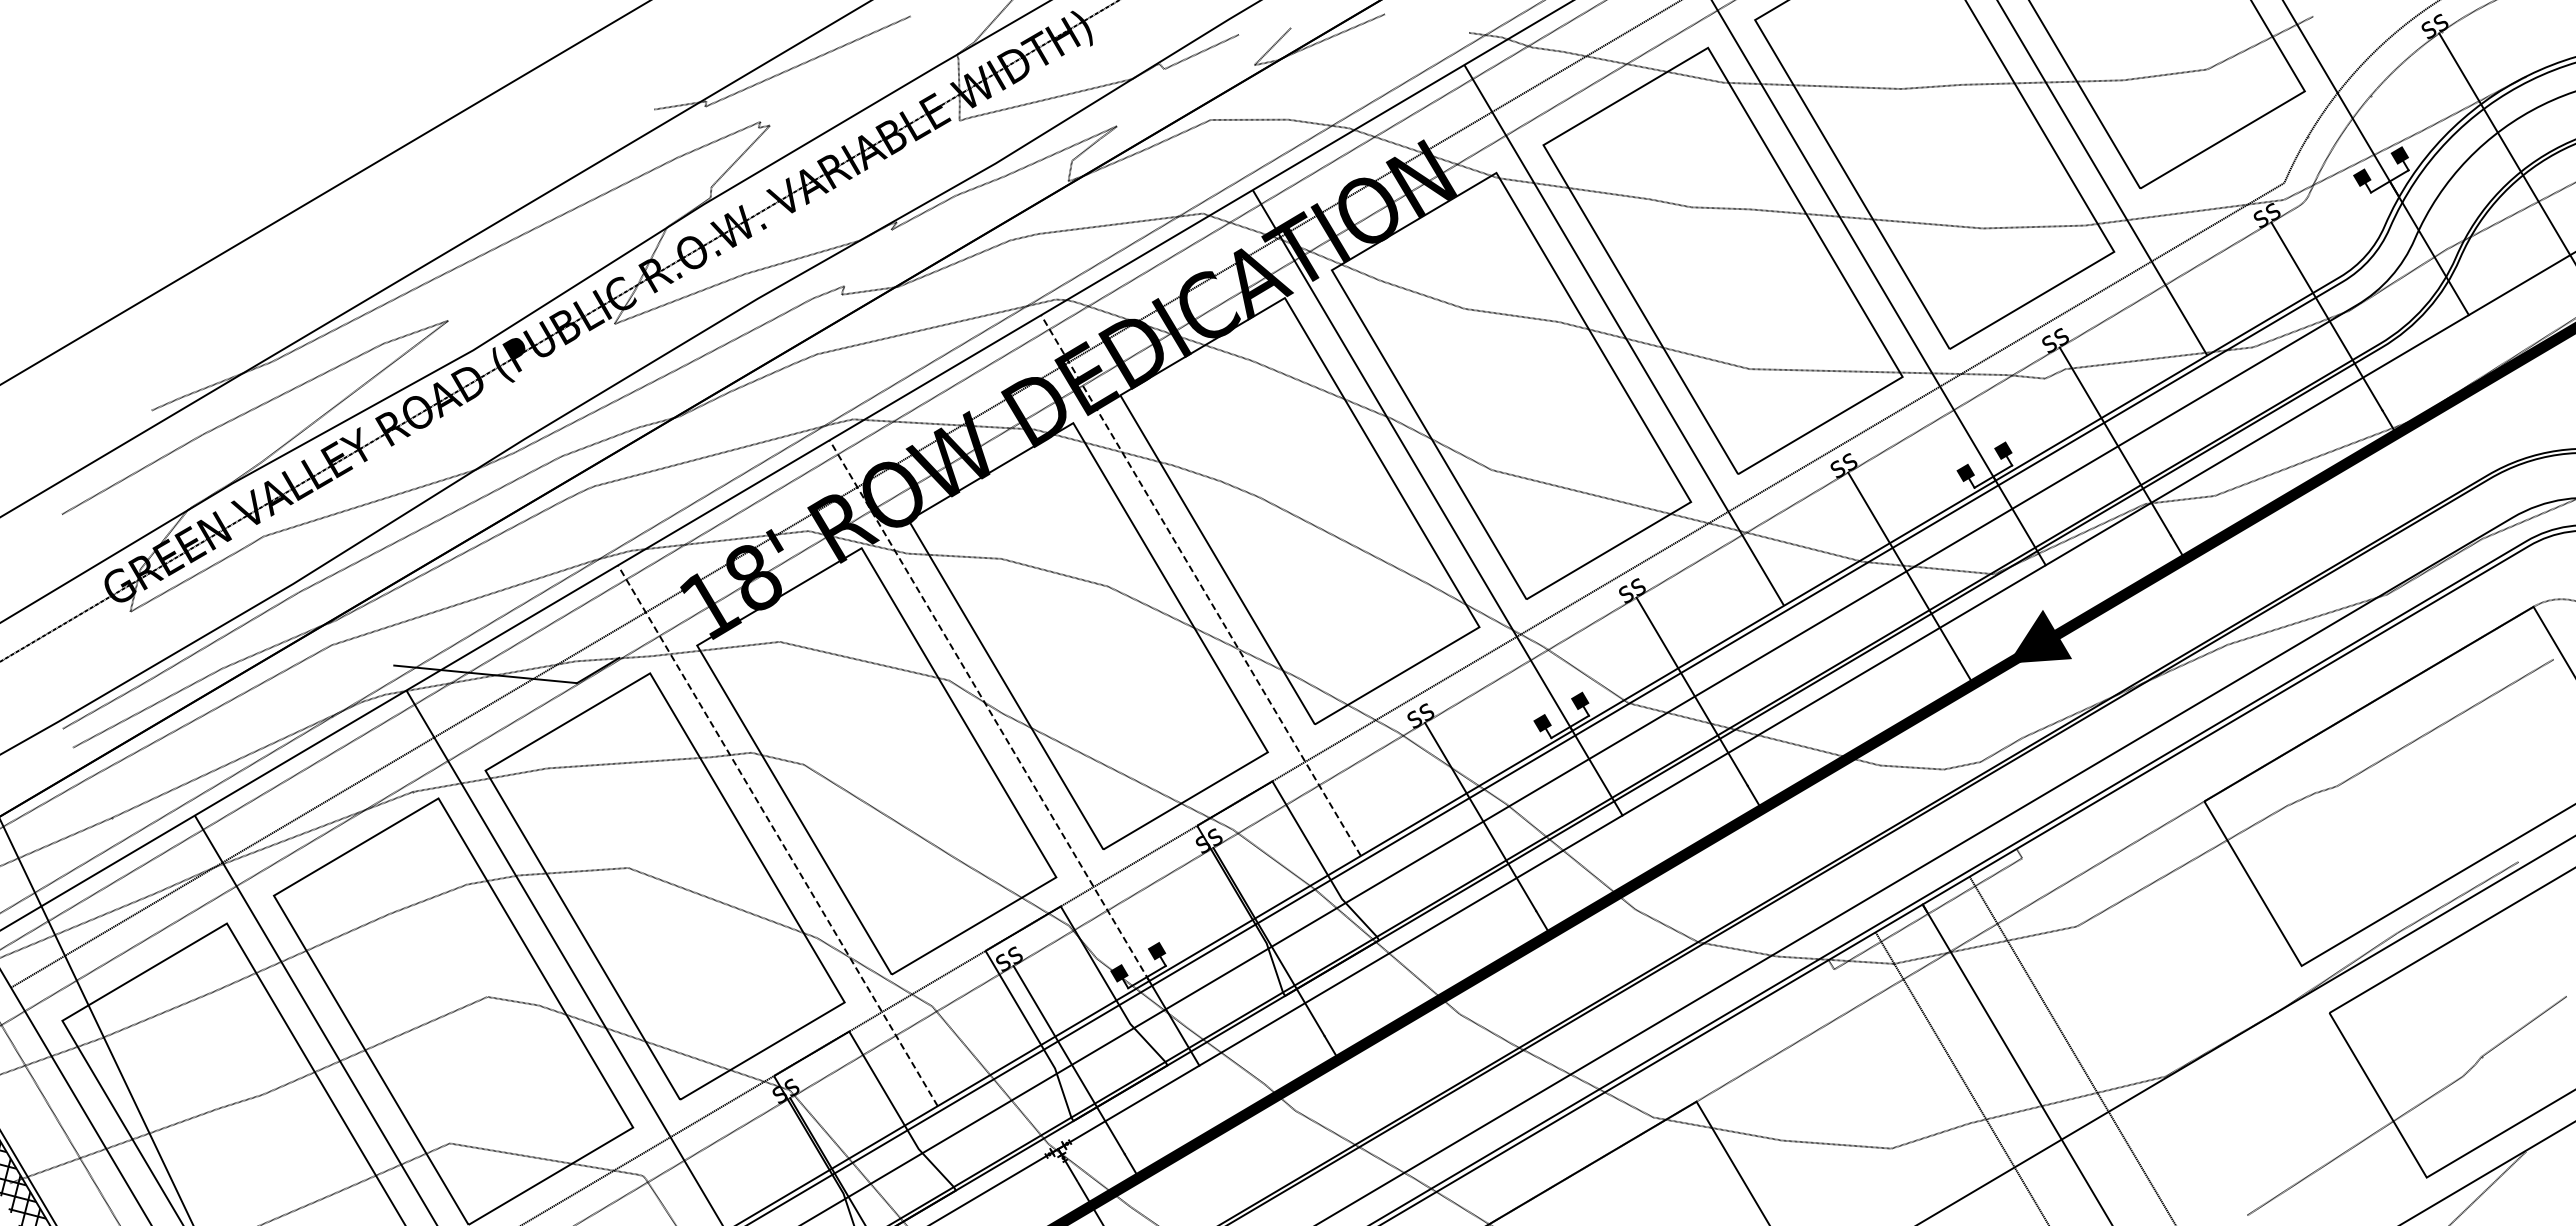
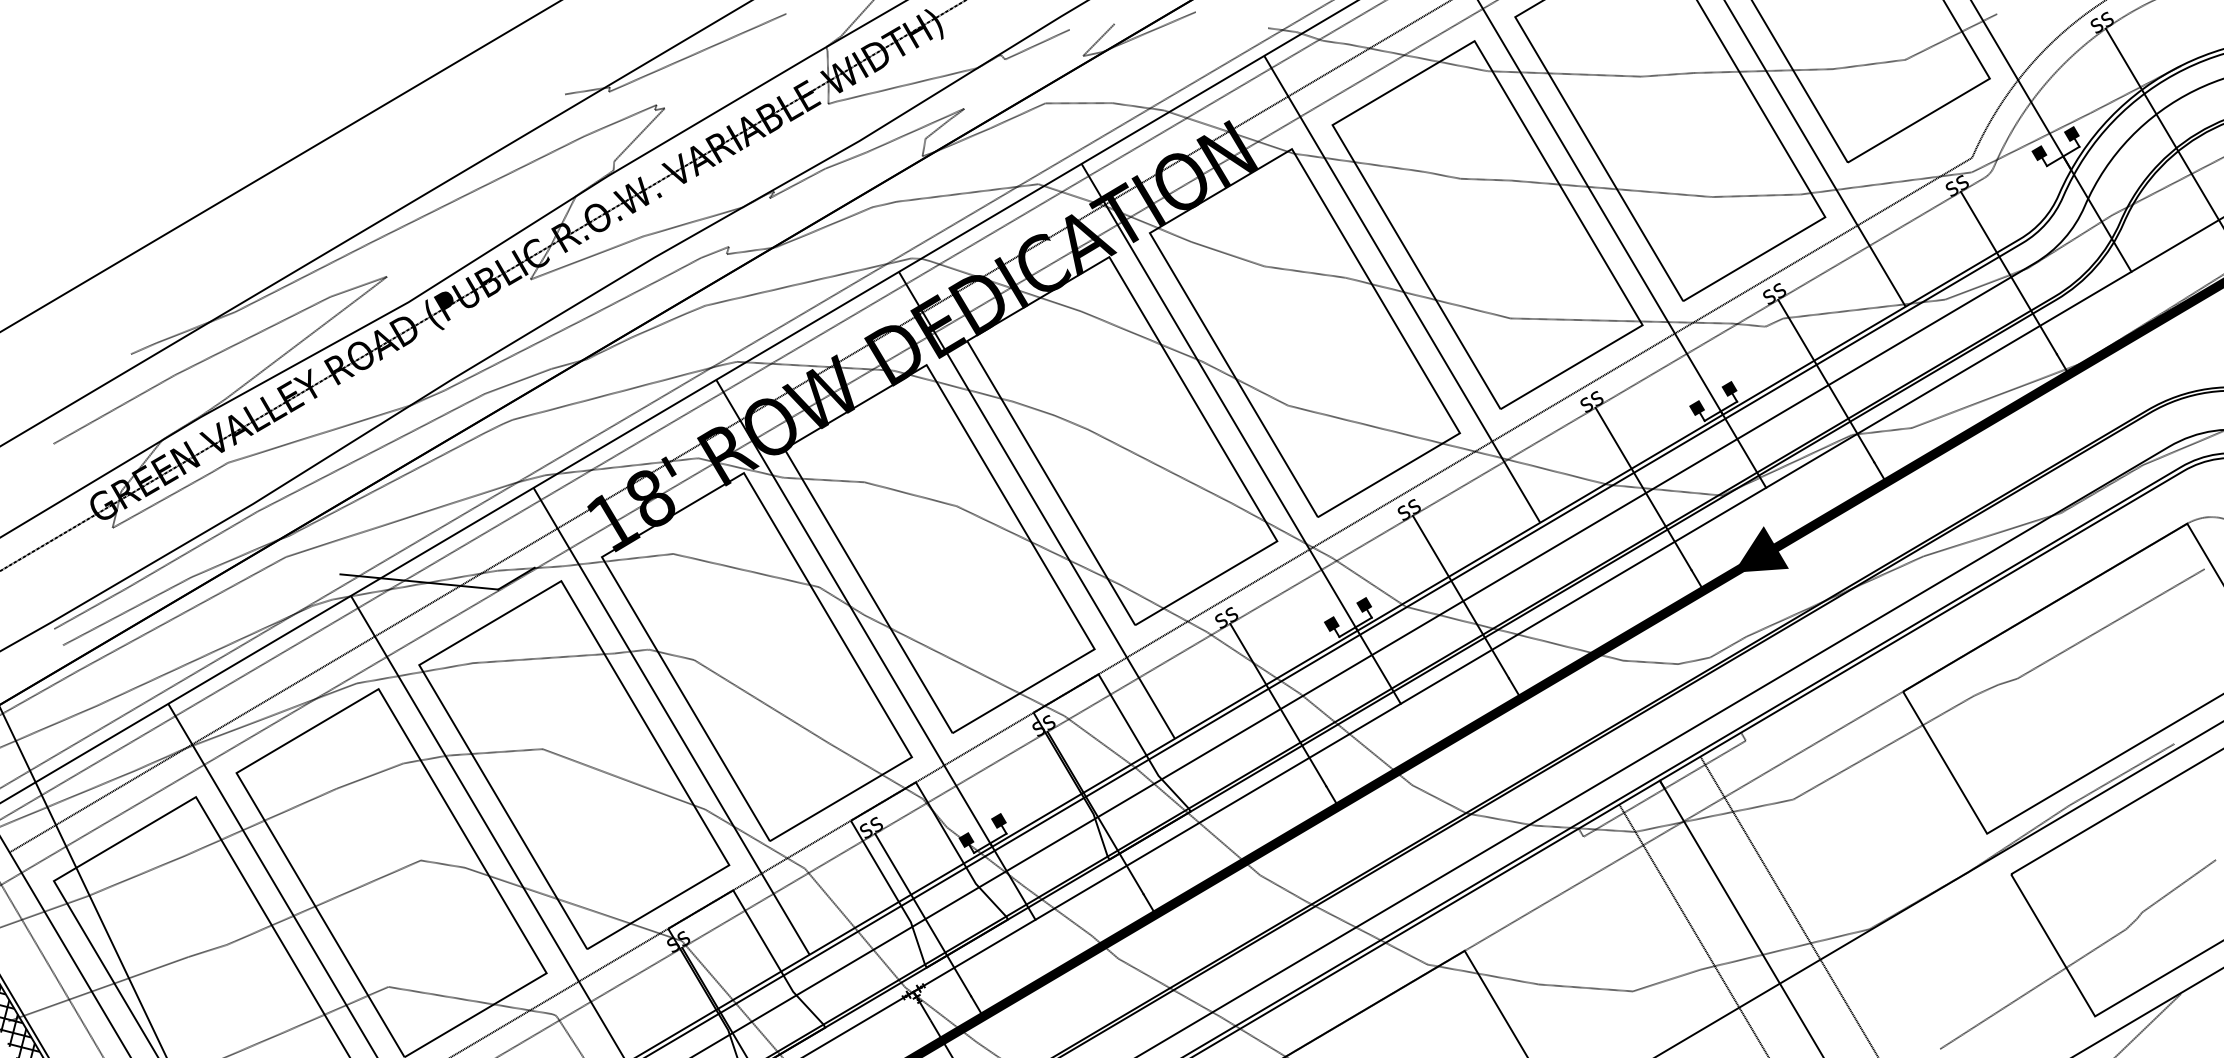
line: (1200, 585) -> (1036, 505), dashed -> solid
line: (989, 710) -> (854, 613), dashed -> solid
line: (777, 835) -> (671, 721), dashed -> solid

